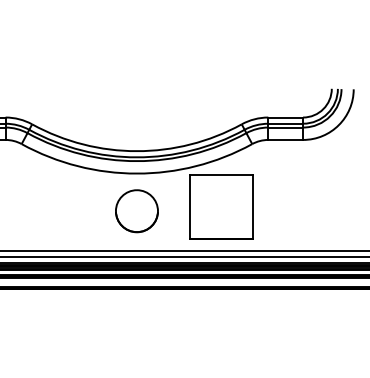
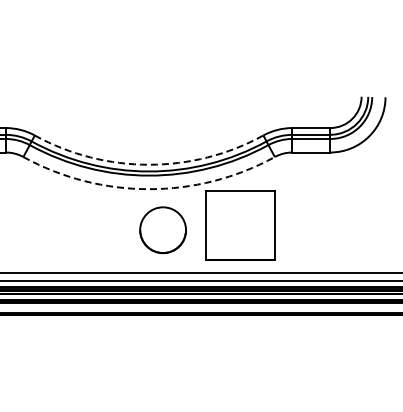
arc: (137, 150) -> (149, 164), solid -> dashed
arc: (137, 173) -> (149, 189), solid -> dashed
part: (136, 211) -> (162, 230), moved

